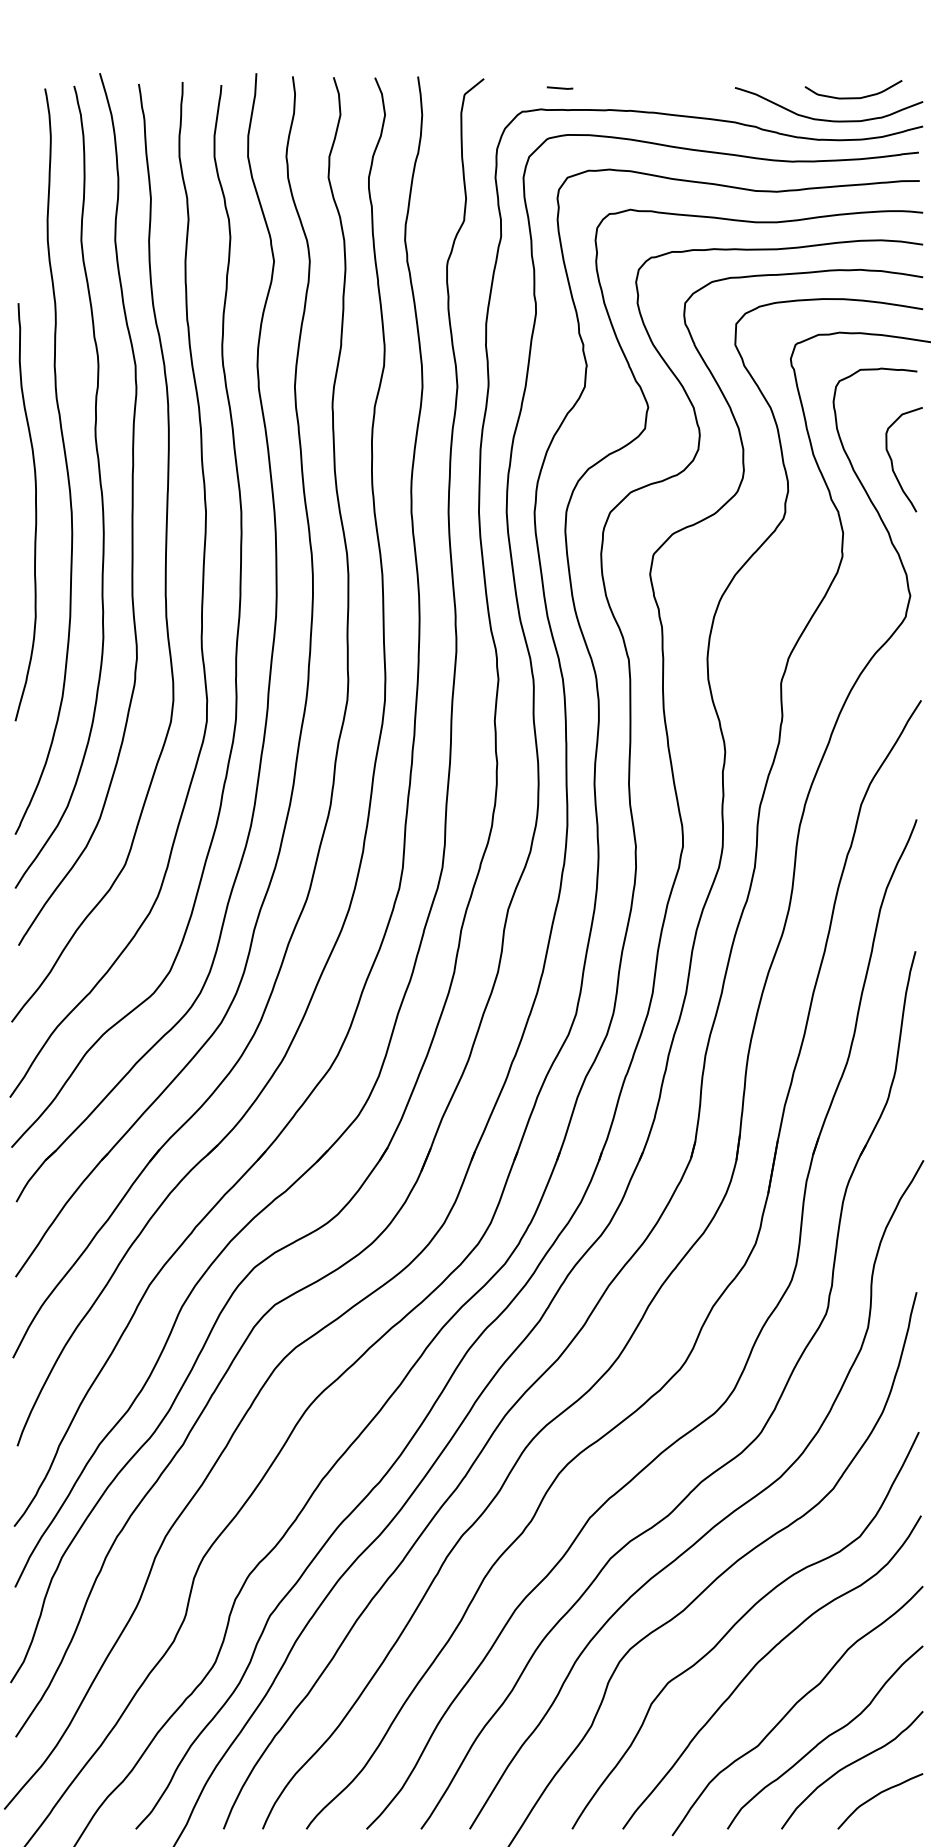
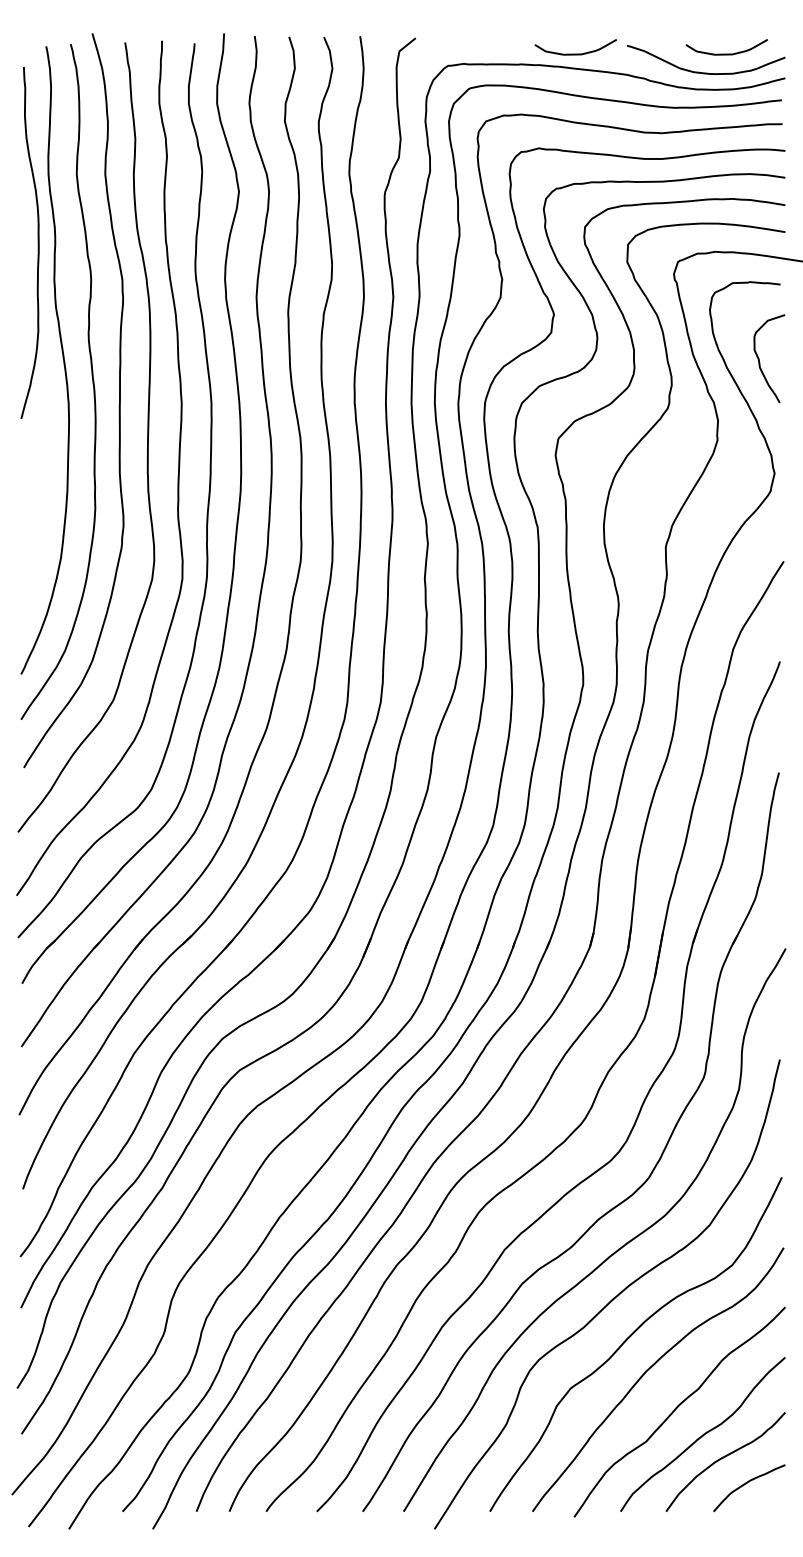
line: (559, 87) -> (479, 45), removed
curve: (673, 97) -> (575, 53), added
curve: (34, 511) -> (37, 242), moved

